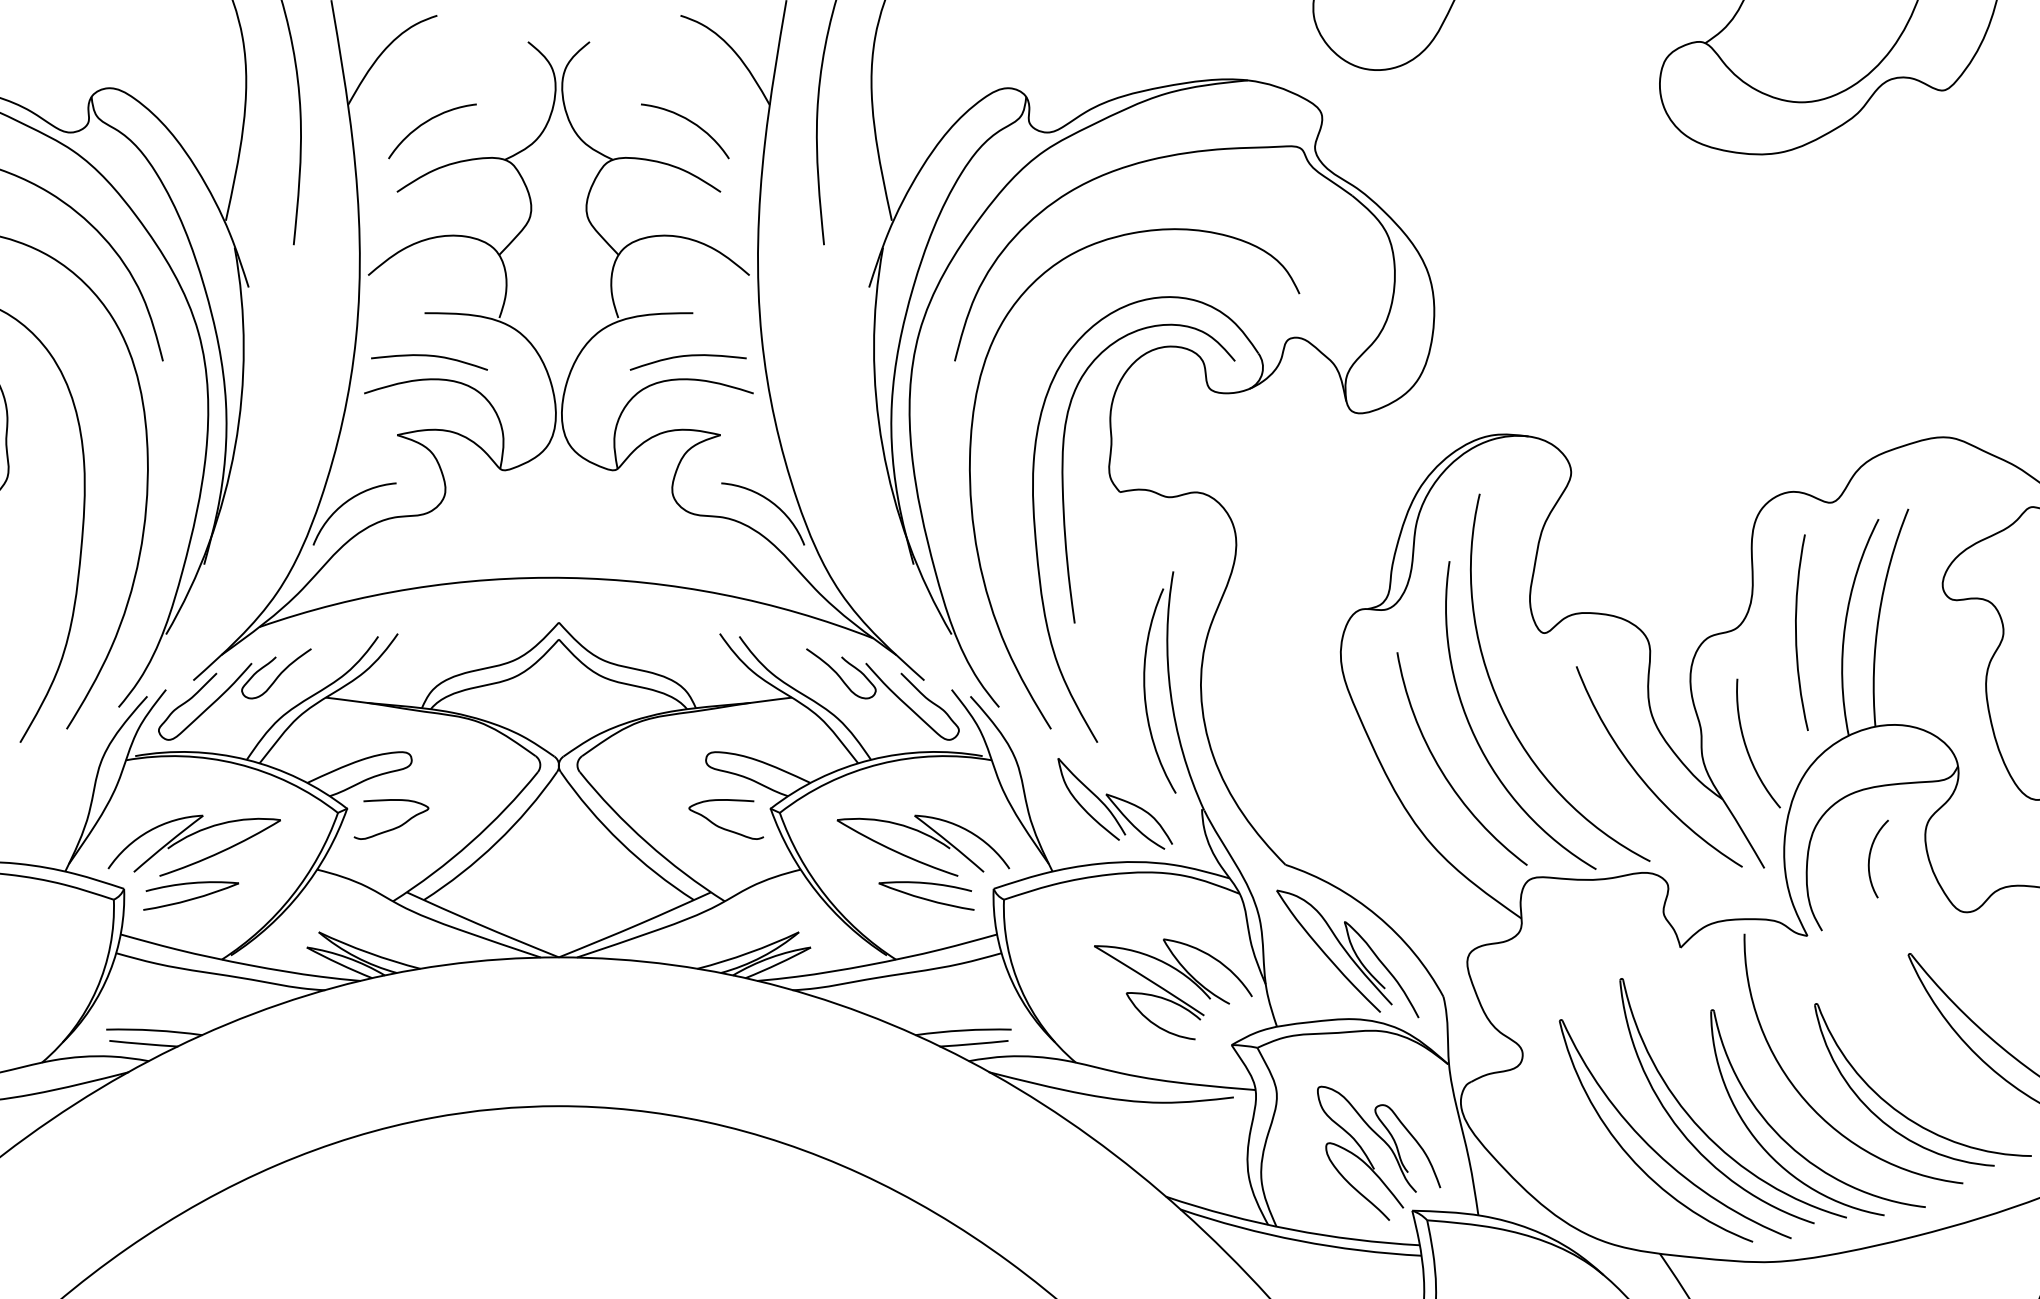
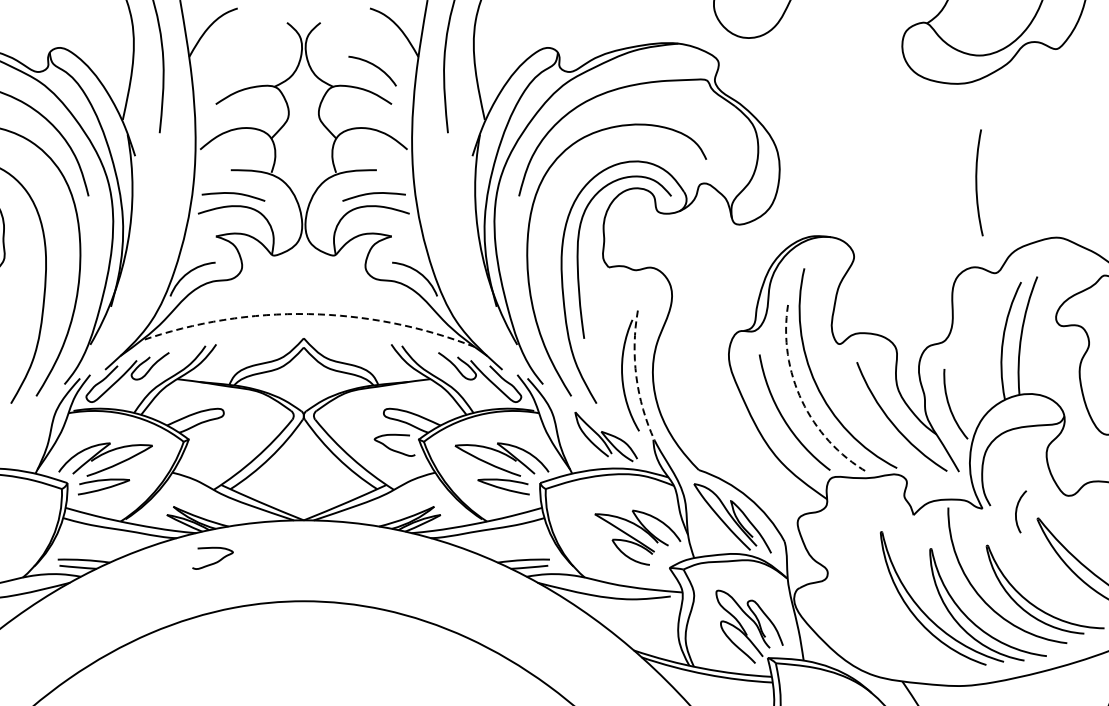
arc: (429, 122) -> (233, 66), removed
arc: (567, 578) -> (308, 314), solid -> dashed
arc: (1798, 632) -> (977, 182), moved
arc: (1170, 692) -> (636, 376), solid -> dashed
arc: (1476, 738) -> (802, 401), solid -> dashed
curve: (392, 827) -> (213, 562), moved
arc: (1871, 858) -> (1017, 511), moved
part: (1654, 1148) -> (899, 624), removed

